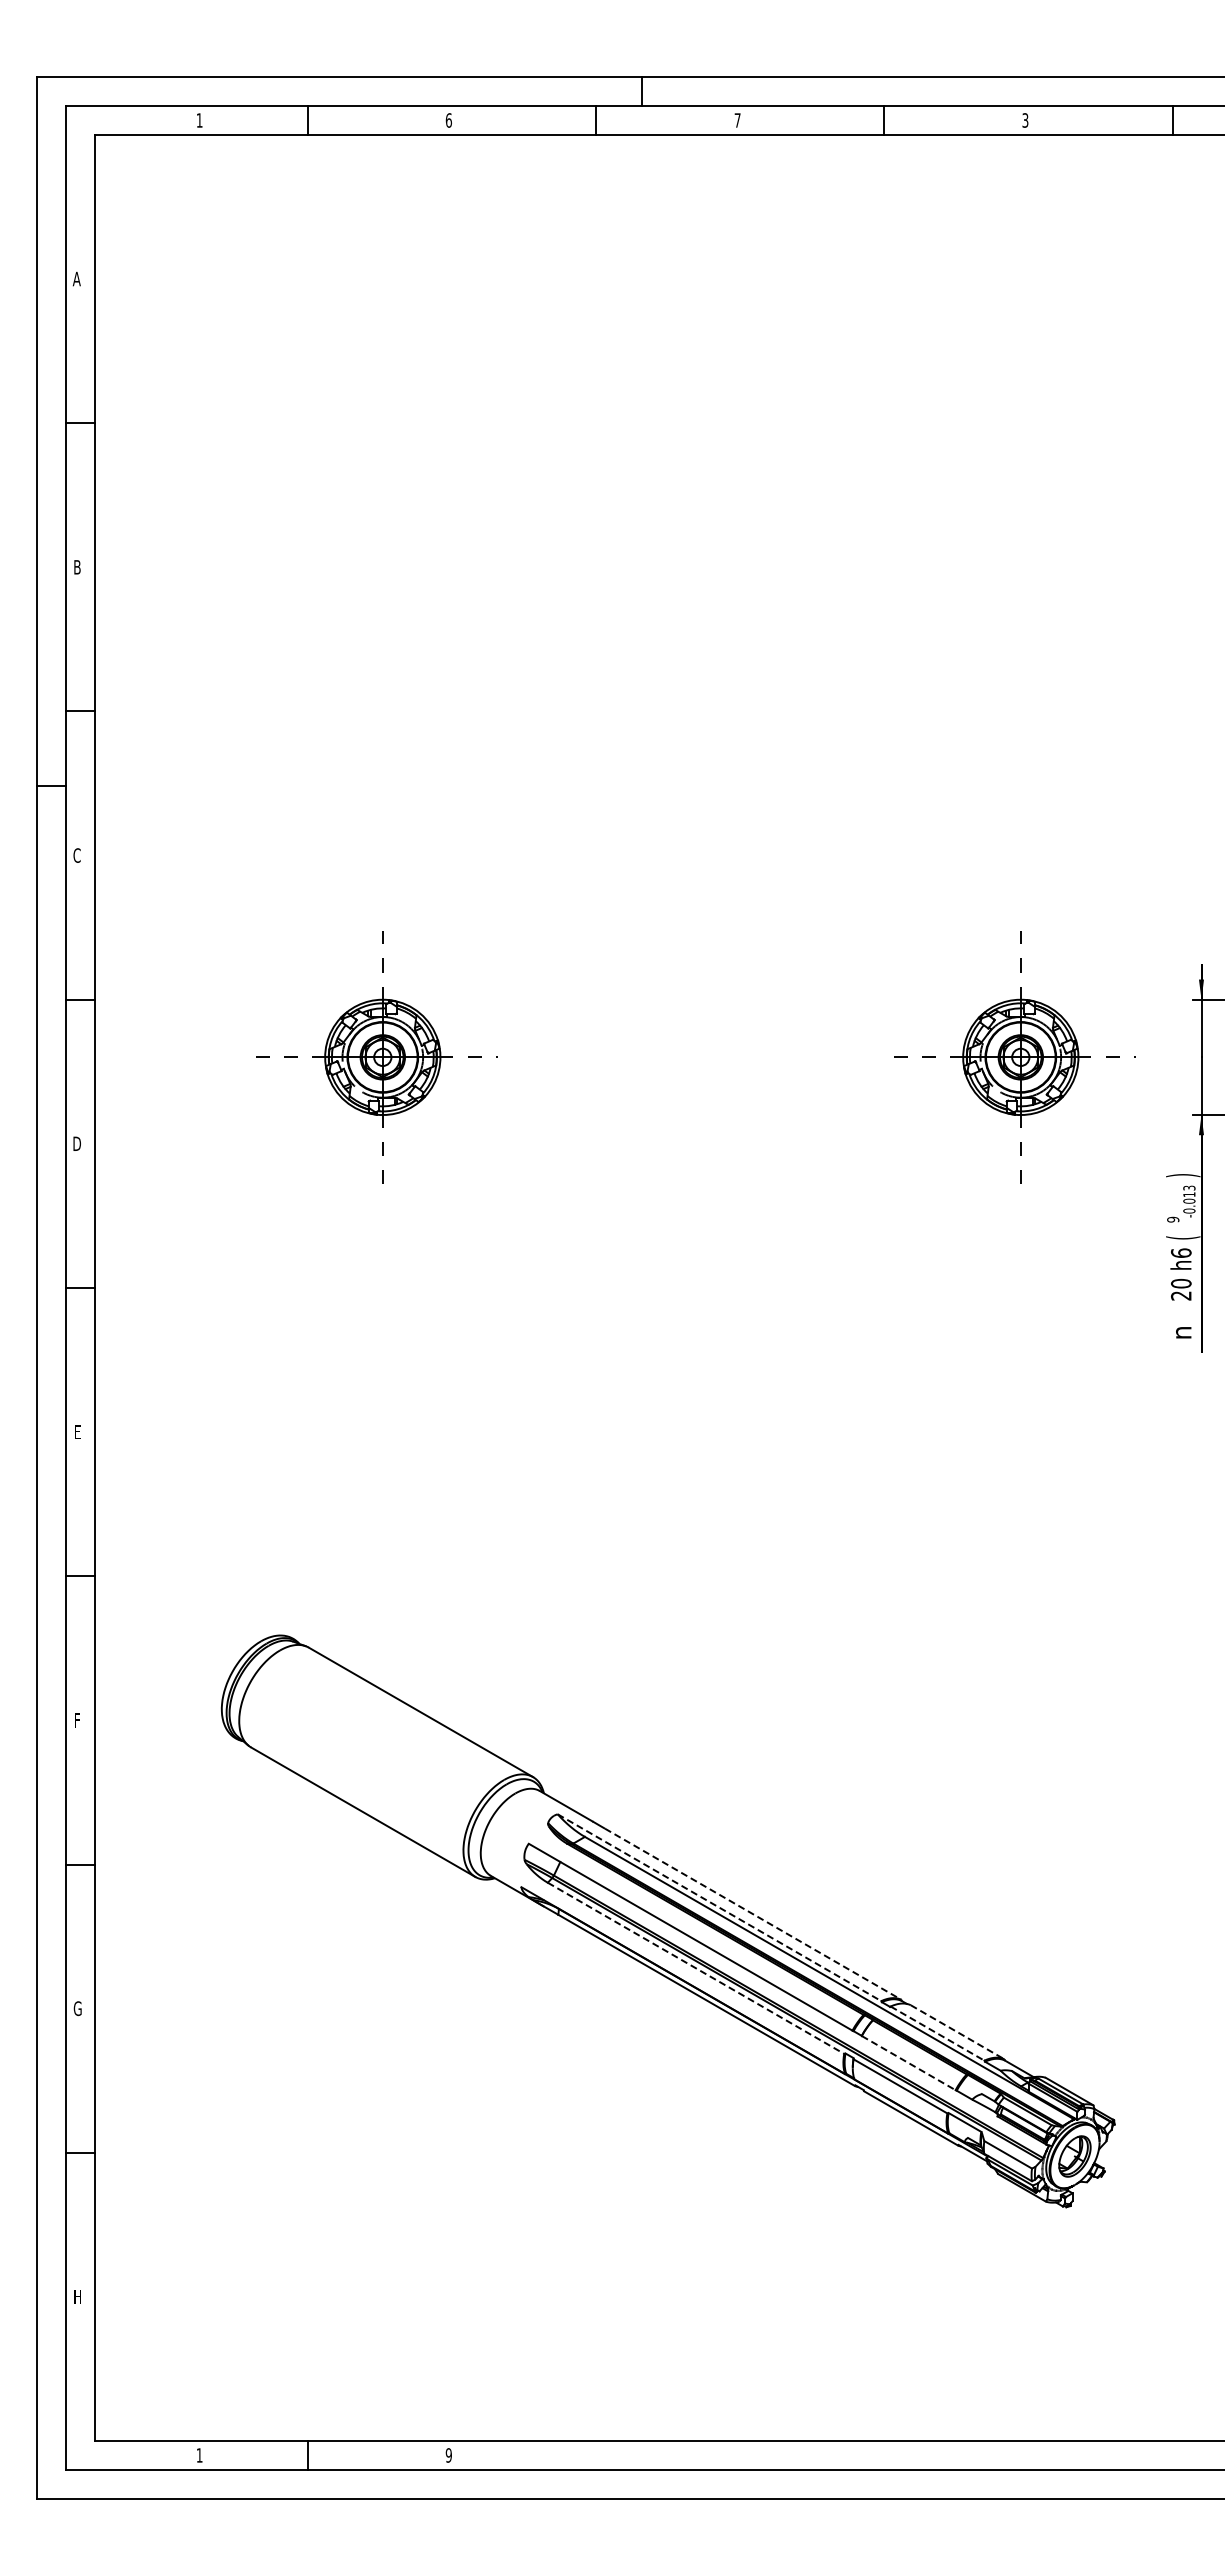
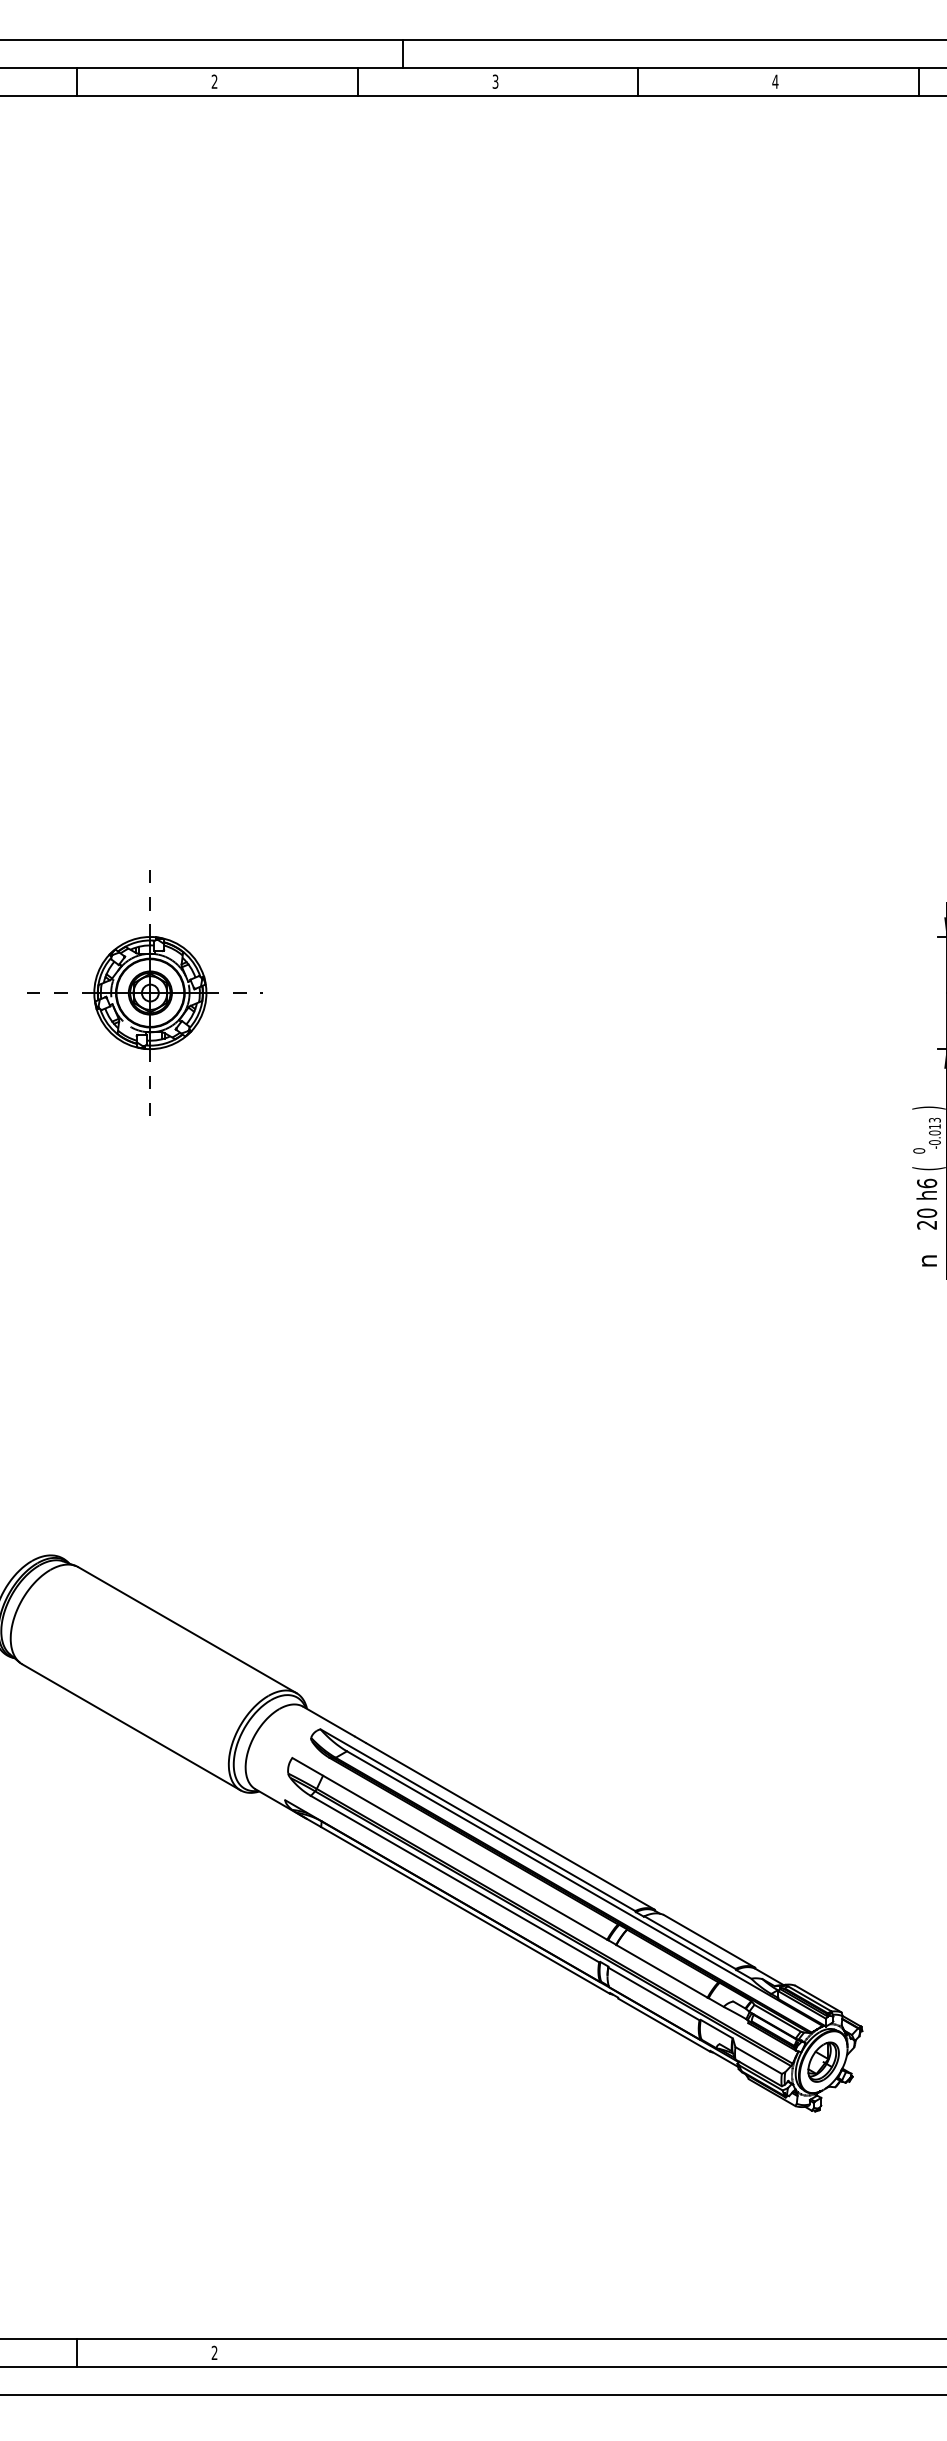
text: (448, 120) -> (214, 81), 6 -> 2
text: (737, 120) -> (495, 81), 7 -> 3
text: (1025, 120) -> (775, 81), 3 -> 4
part: (1014, 1057) -> (764, 993), removed
text: (1173, 1219) -> (919, 1150), 9 -> 0
line: (719, 1907) -> (477, 1819), dashed -> solid
line: (753, 1914) -> (510, 1826), dashed -> solid
line: (696, 1968) -> (455, 1879), dashed -> solid
line: (958, 2032) -> (710, 1941), dashed -> solid
line: (938, 2033) -> (690, 1942), dashed -> solid
line: (909, 2063) -> (662, 1971), dashed -> solid
text: (448, 2455) -> (214, 2353), 9 -> 2

